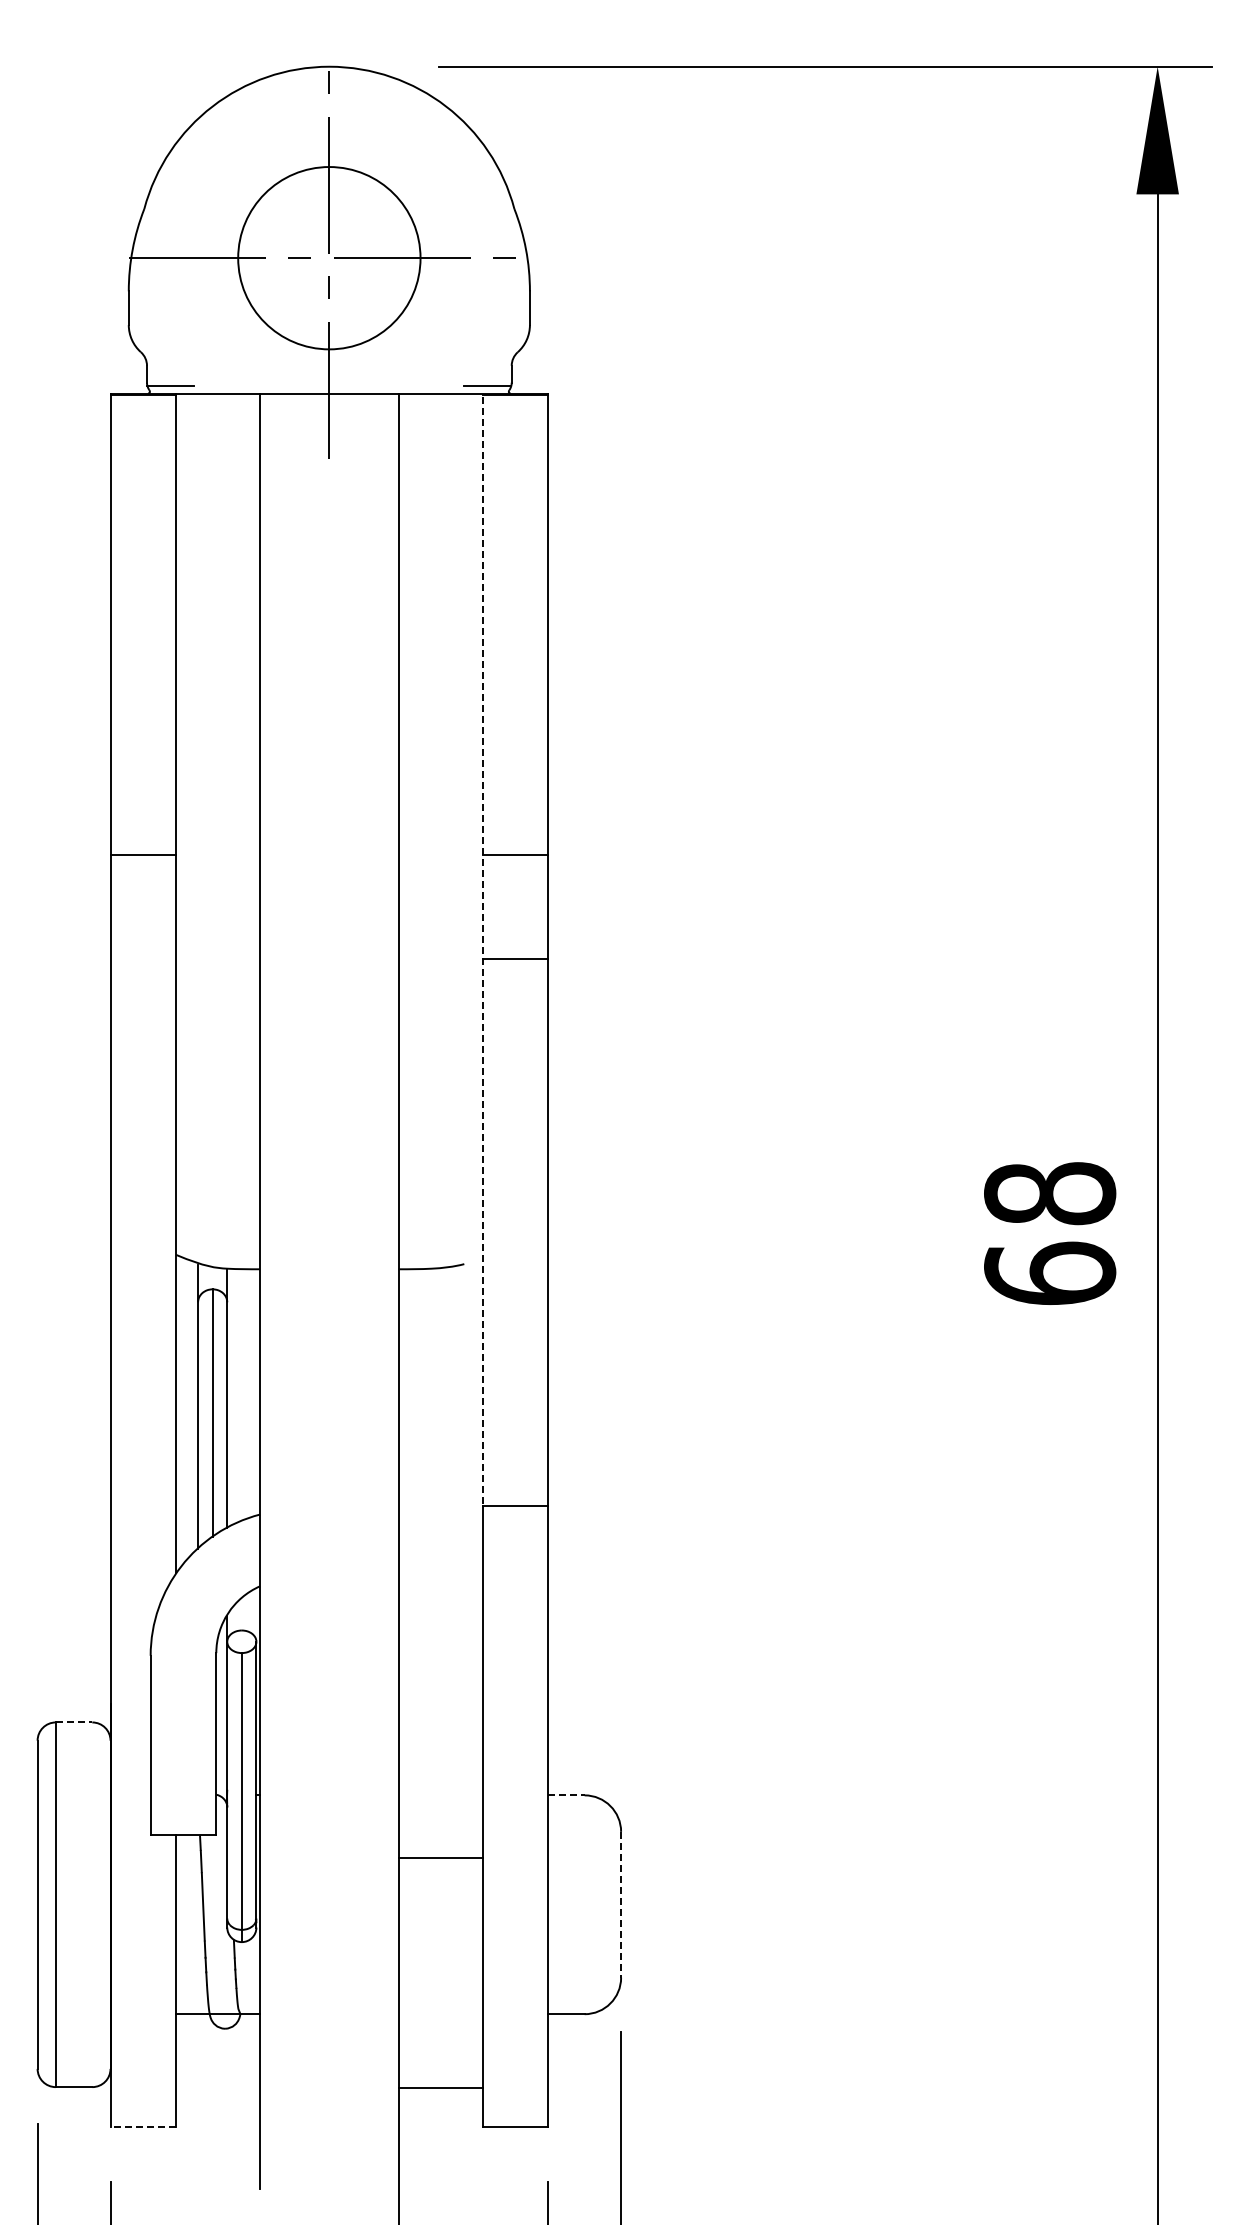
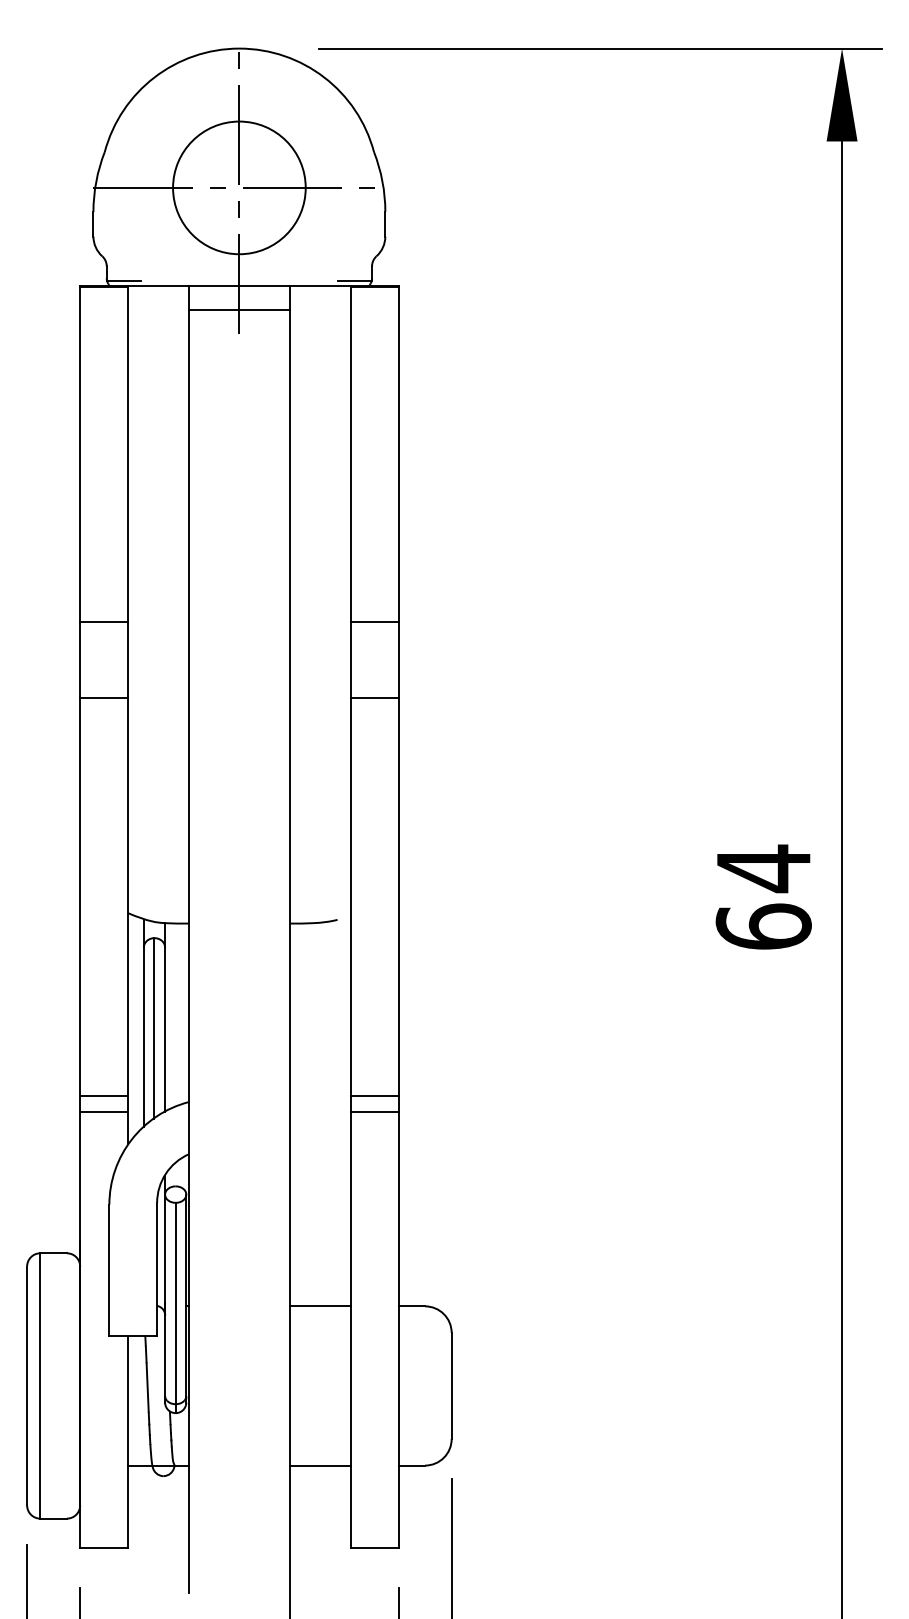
line: (329, 426) -> (239, 310), added
line: (482, 948) -> (350, 690), dashed -> solid
line: (143, 958) -> (104, 697), added
text: (1050, 1193) -> (764, 868), 68 -> 64
line: (143, 1506) -> (104, 1096), added
line: (143, 1528) -> (104, 1112), added
line: (515, 1528) -> (374, 1112), added
line: (74, 1722) -> (53, 1253), dashed -> solid
line: (566, 1795) -> (411, 1306), dashed -> solid
line: (440, 1858) -> (320, 1306), moved
line: (621, 1904) -> (451, 1385), dashed -> solid
line: (440, 2088) -> (320, 1465), moved
line: (143, 2127) -> (104, 1548), dashed -> solid

